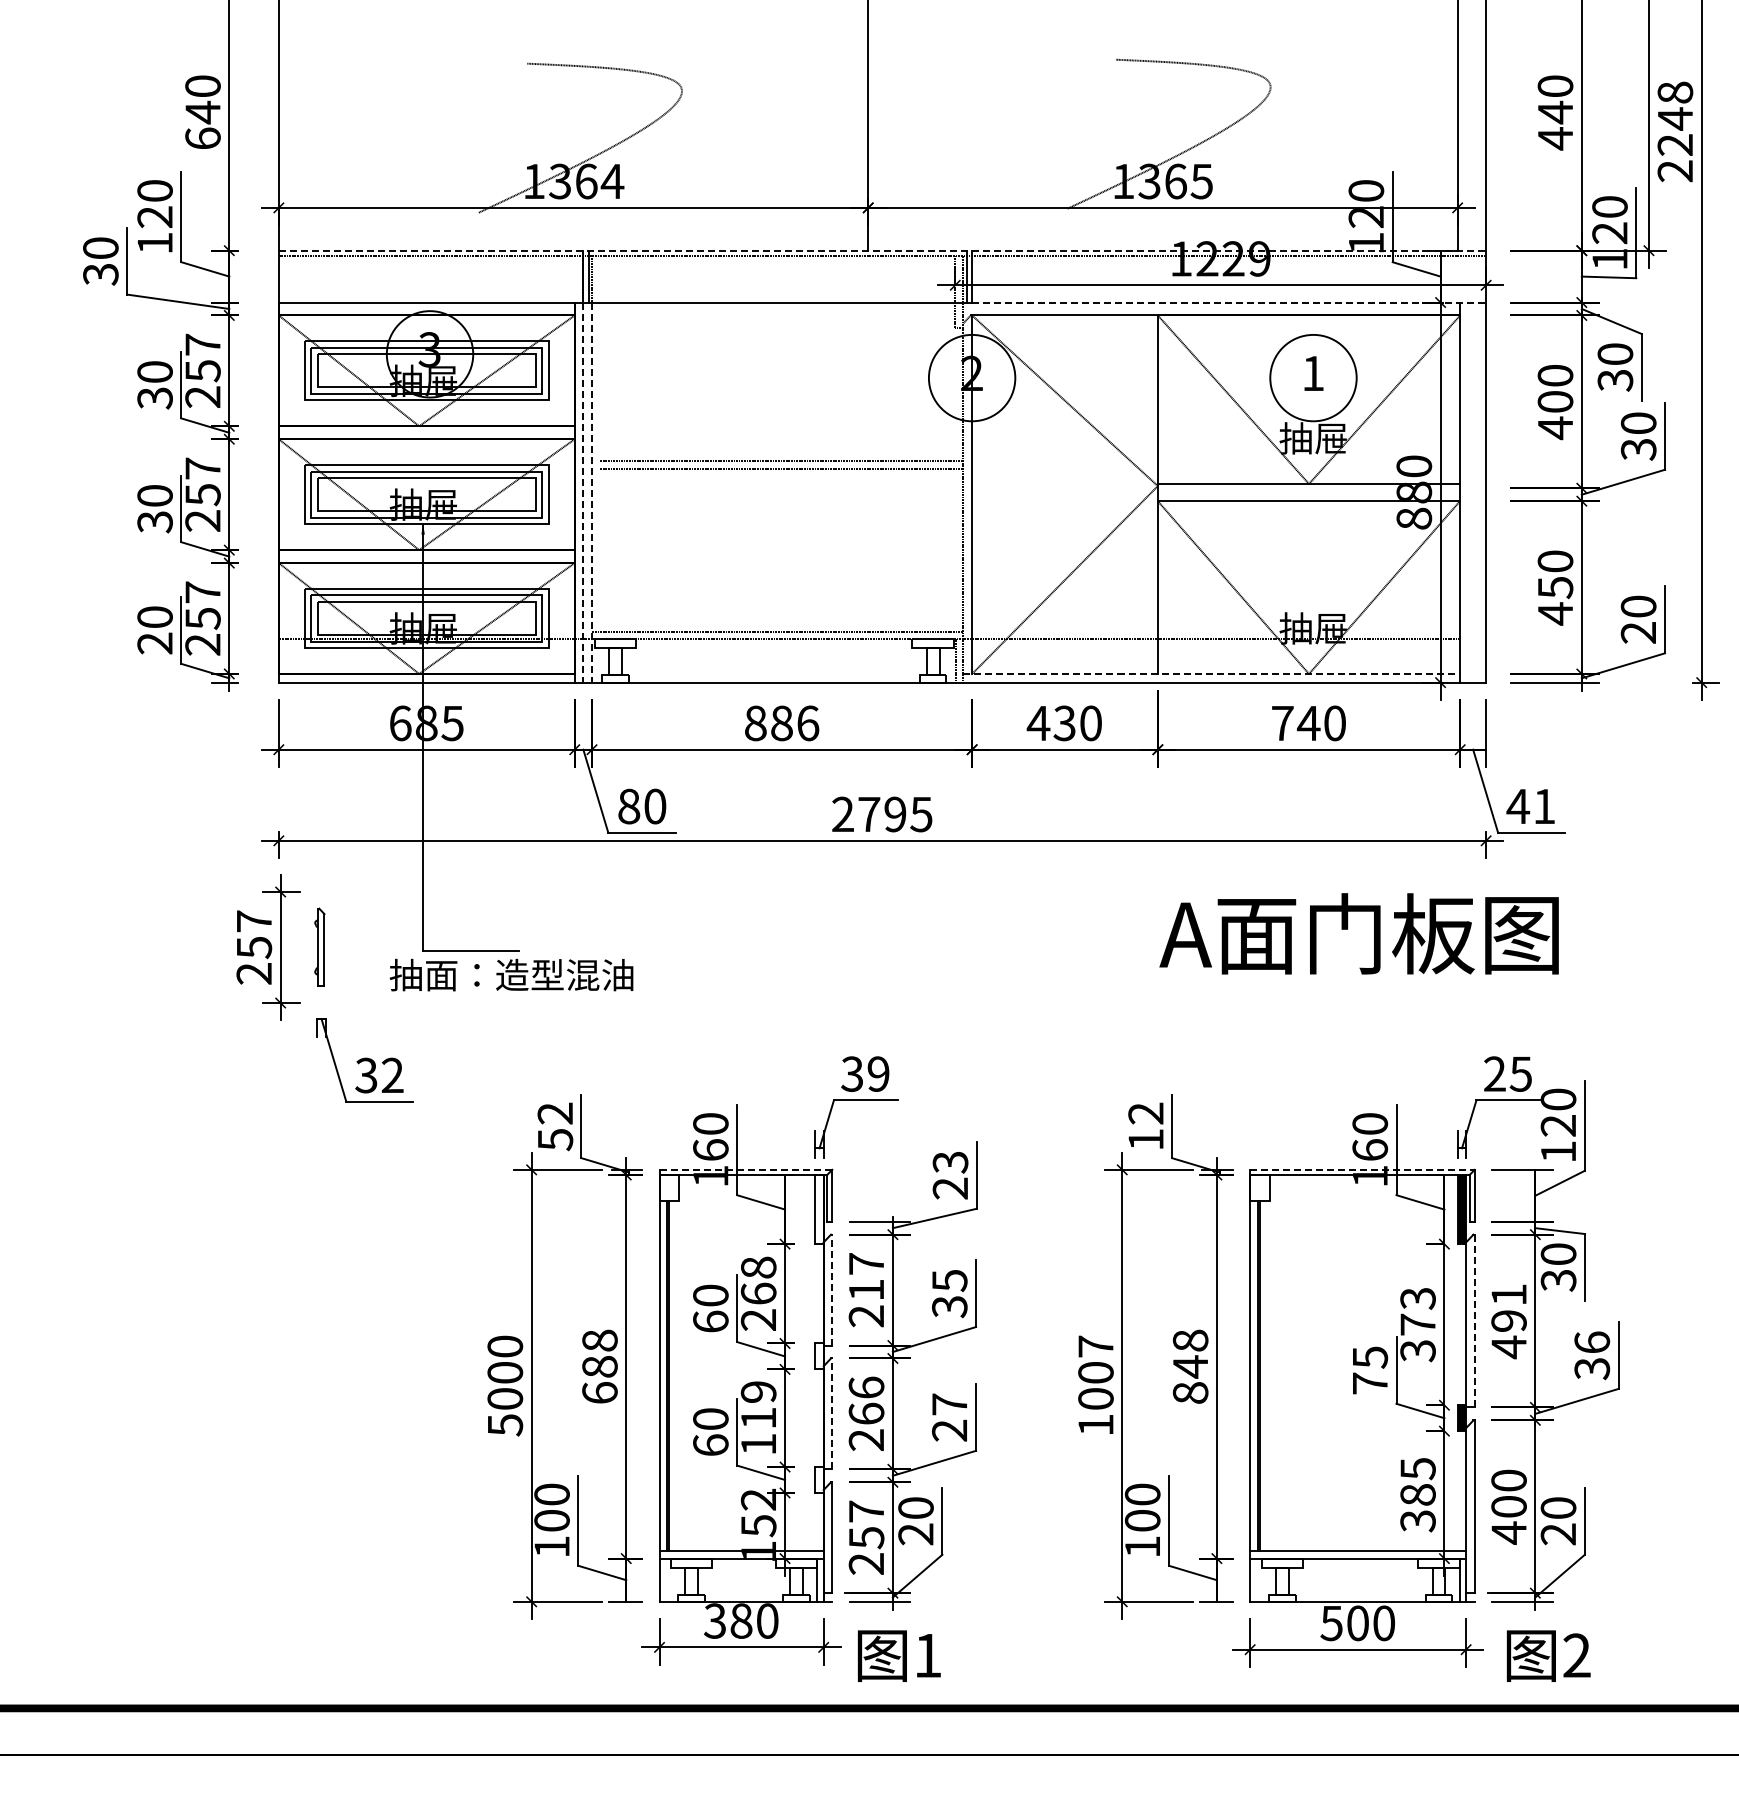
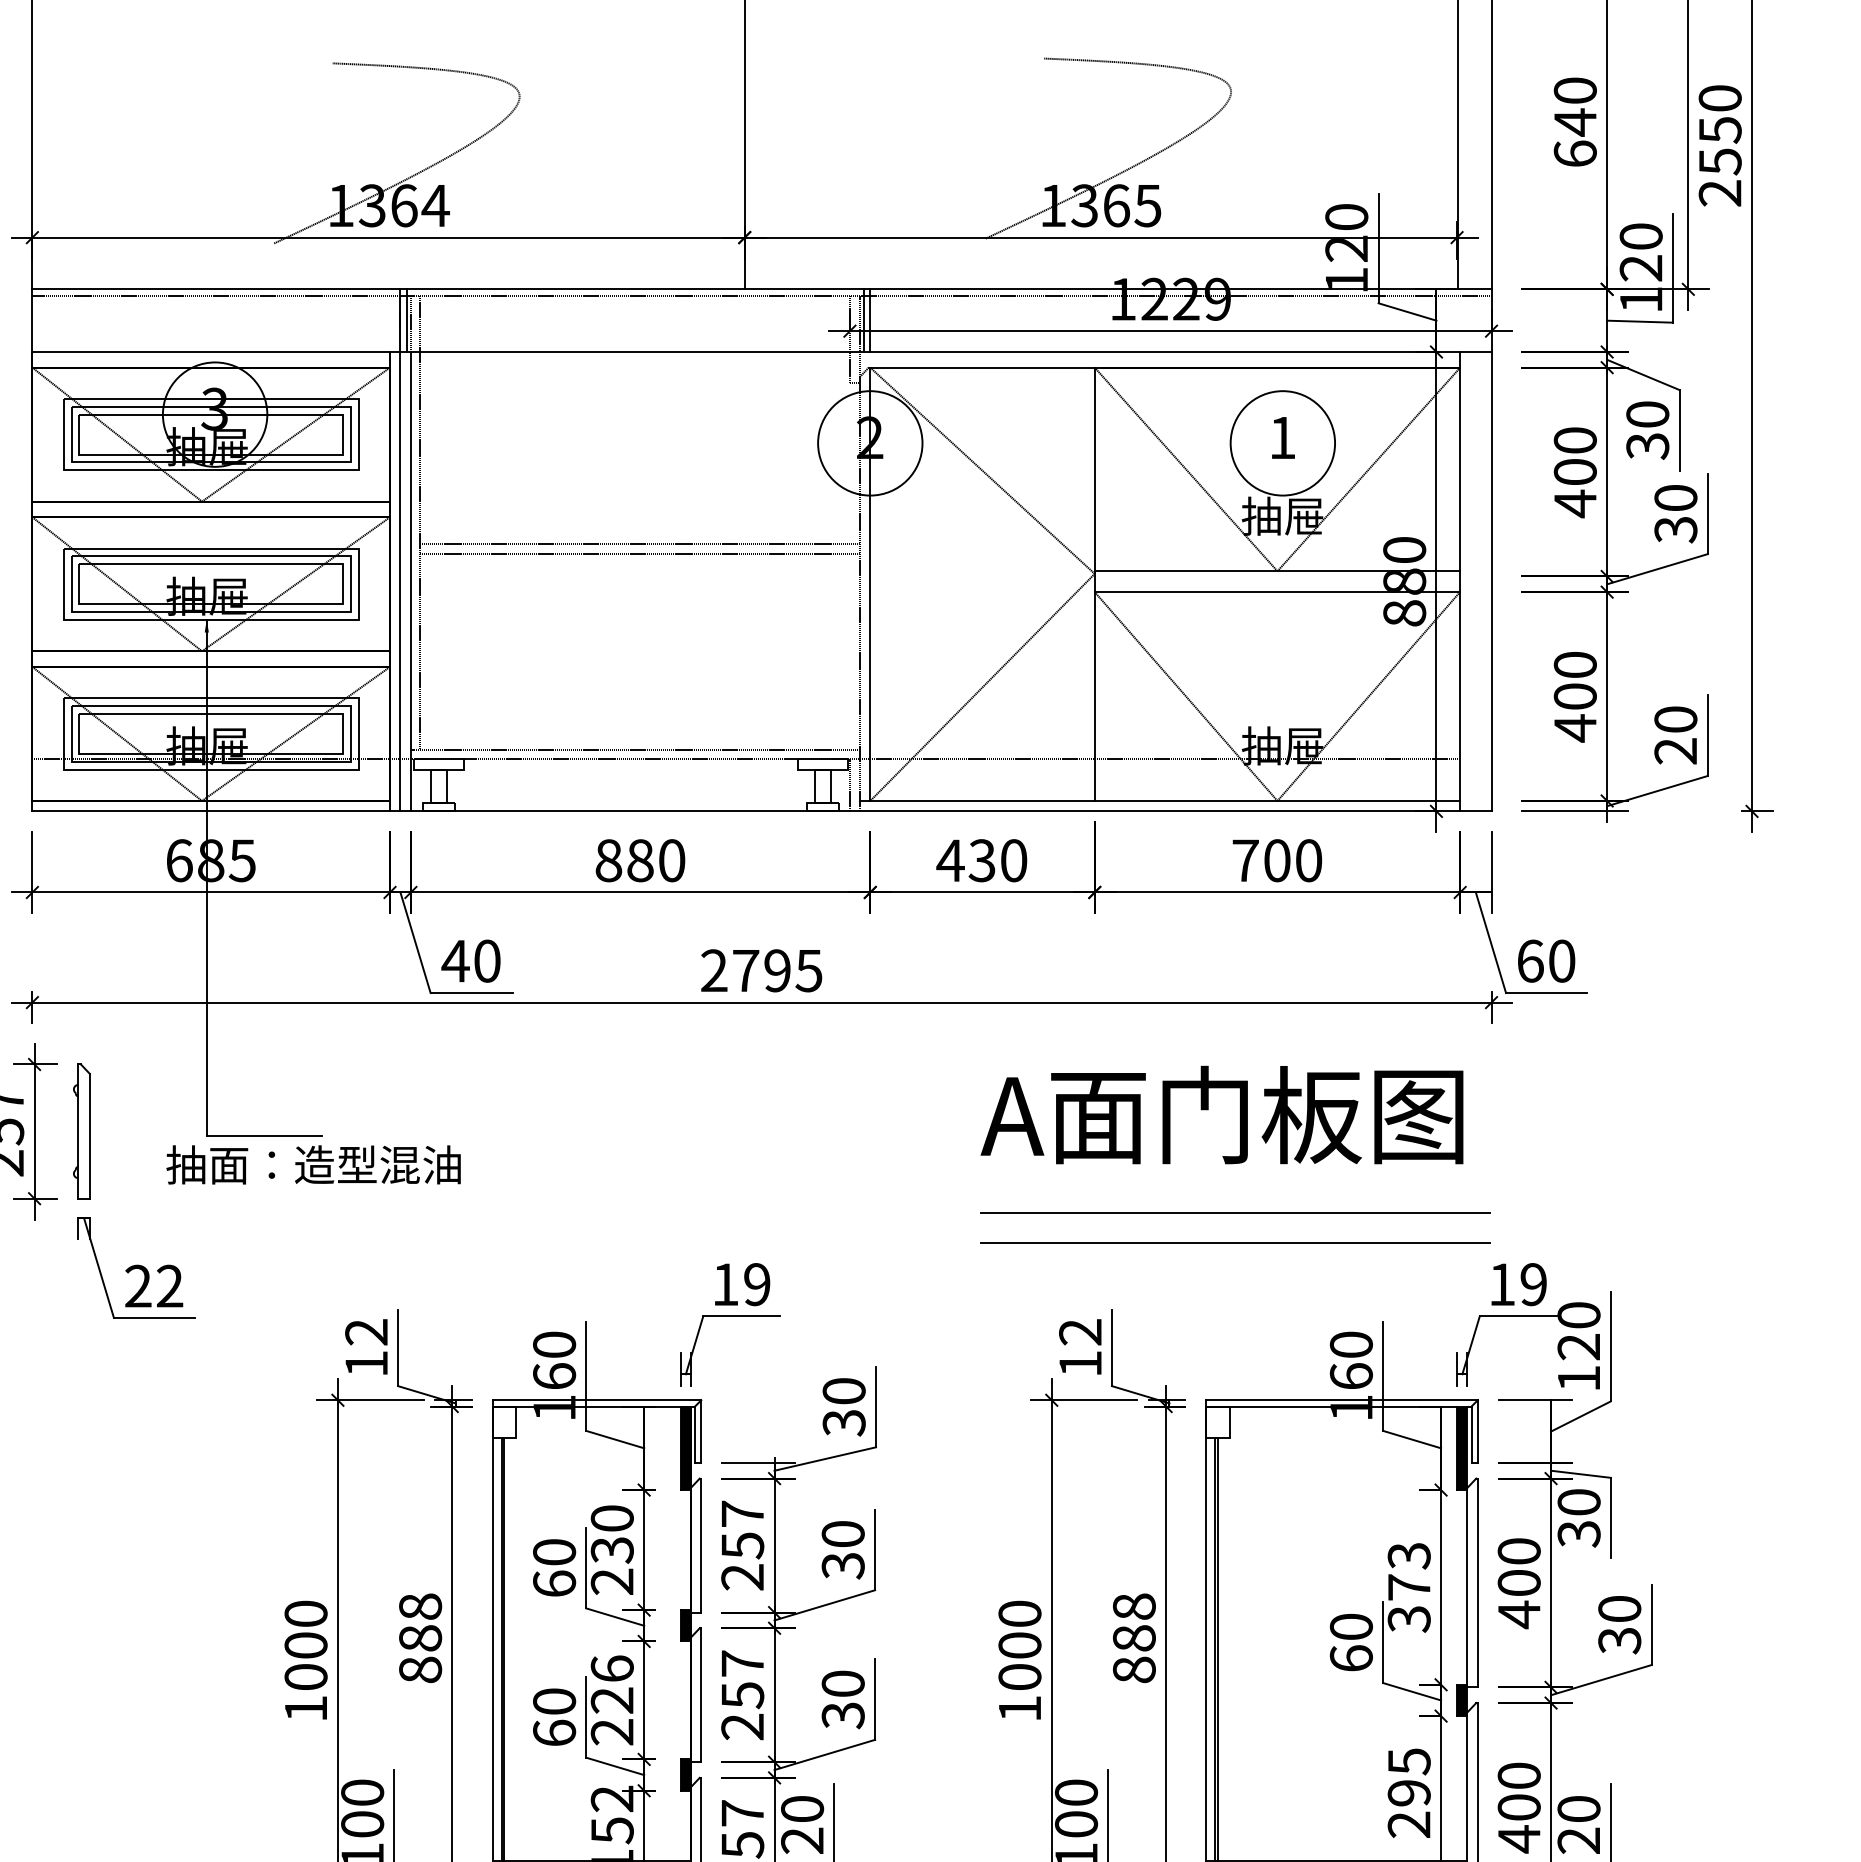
text: (1675, 118) -> (1720, 129), 2248 -> 2550
text: (1555, 138) -> (1575, 153), 440 -> 640
line: (882, 250) -> (761, 289), dashed -> solid
line: (1229, 302) -> (1181, 351), dashed -> solid
line: (599, 443) -> (419, 522), added
line: (583, 493) -> (400, 582), dashed -> solid
line: (592, 493) -> (411, 582), dashed -> solid
text: (1555, 587) -> (1575, 696), 450 -> 400
line: (1212, 673) -> (1160, 800), dashed -> solid
text: (808, 723) -> (672, 860), 886 -> 880
text: (1308, 723) -> (1276, 860), 740 -> 700
text: (628, 806) -> (454, 961), 80 -> 40
text: (1530, 806) -> (1545, 961), 41 -> 60
text: (1358, 933) -> (1221, 1114), moved
part: (319, 947) -> (81, 1131), size x1.43
line: (1273, 1015) -> (1234, 1213), added
line: (1273, 1039) -> (1234, 1242), added
text: (851, 1073) -> (724, 1283), 39 -> 19
text: (1507, 1073) -> (1517, 1283), 25 -> 19
text: (366, 1075) -> (138, 1286), 32 -> 22
text: (555, 1140) -> (366, 1364), 52 -> 12
line: (746, 1169) -> (597, 1399), dashed -> solid
line: (1362, 1169) -> (1342, 1399), dashed -> solid
text: (950, 1175) -> (844, 1407), 23 -> 30
fill: (819, 1209) -> (685, 1448), added
text: (758, 1280) -> (612, 1534), 268 -> 230
text: (949, 1280) -> (842, 1534), 35 -> 30
line: (832, 1289) -> (701, 1544), dashed -> solid
text: (866, 1290) -> (742, 1546), 217 -> 257
text: (1508, 1307) -> (1518, 1566), 491 -> 400
line: (1474, 1321) -> (1477, 1583), dashed -> solid
text: (1592, 1342) -> (1620, 1608), 36 -> 30
text: (1095, 1346) -> (1019, 1613), 1007 -> 1000
fill: (819, 1356) -> (685, 1625), added
text: (1190, 1366) -> (1134, 1637), 848 -> 888
text: (1370, 1370) -> (1351, 1642), 75 -> 60
text: (599, 1392) -> (419, 1669), 688 -> 888
text: (866, 1400) -> (742, 1679), 266 -> 257
line: (832, 1413) -> (701, 1694), dashed -> solid
text: (949, 1417) -> (842, 1699), 27 -> 30
text: (758, 1418) -> (612, 1700), 119 -> 226
text: (505, 1425) -> (306, 1709), 5000 -> 1000
fill: (819, 1479) -> (685, 1774), added
text: (1417, 1508) -> (1408, 1809), 385 -> 295

